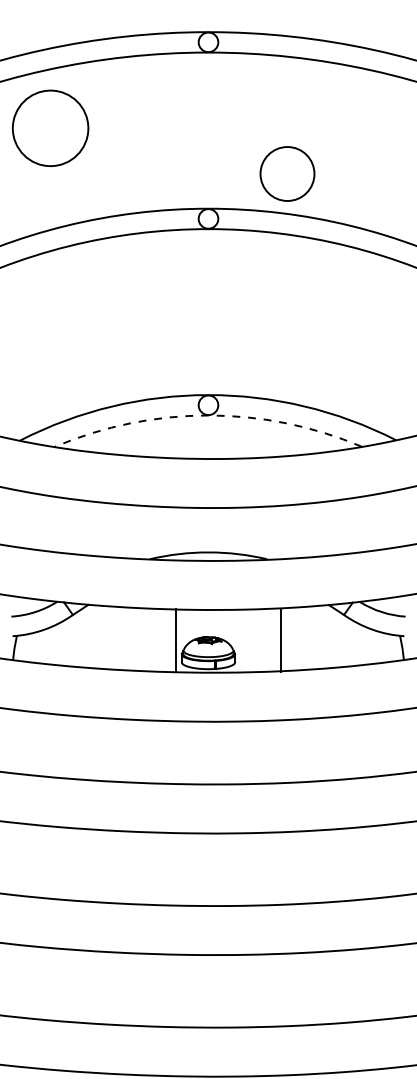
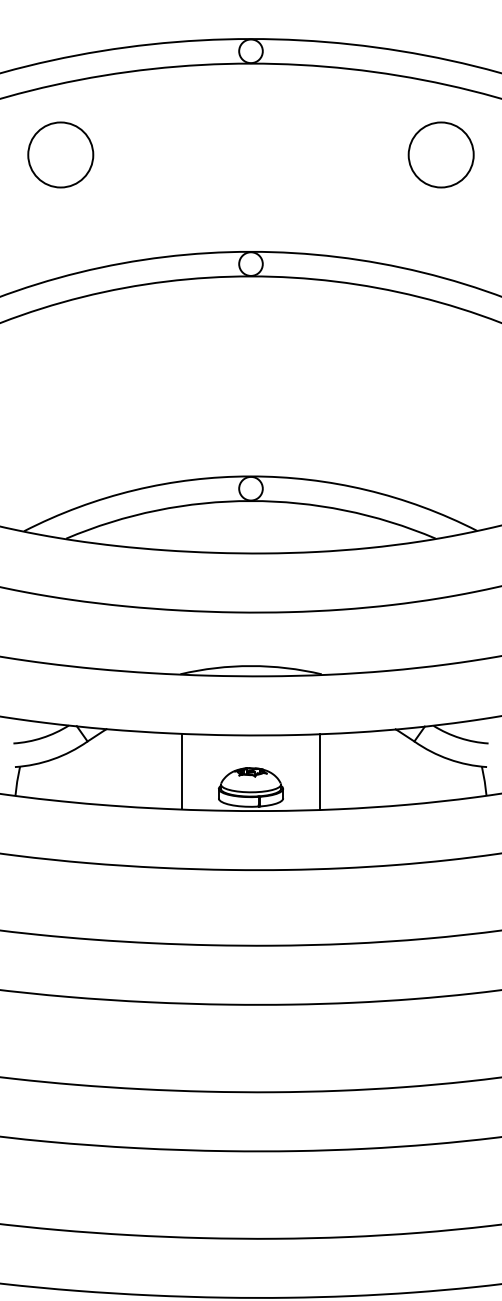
circle: (50, 127) -> (60, 154), size x0.71
circle: (286, 173) -> (440, 154), moved
arc: (208, 415) -> (250, 501), dashed -> solid
line: (176, 639) -> (182, 771), moved
line: (281, 639) -> (319, 771), moved

